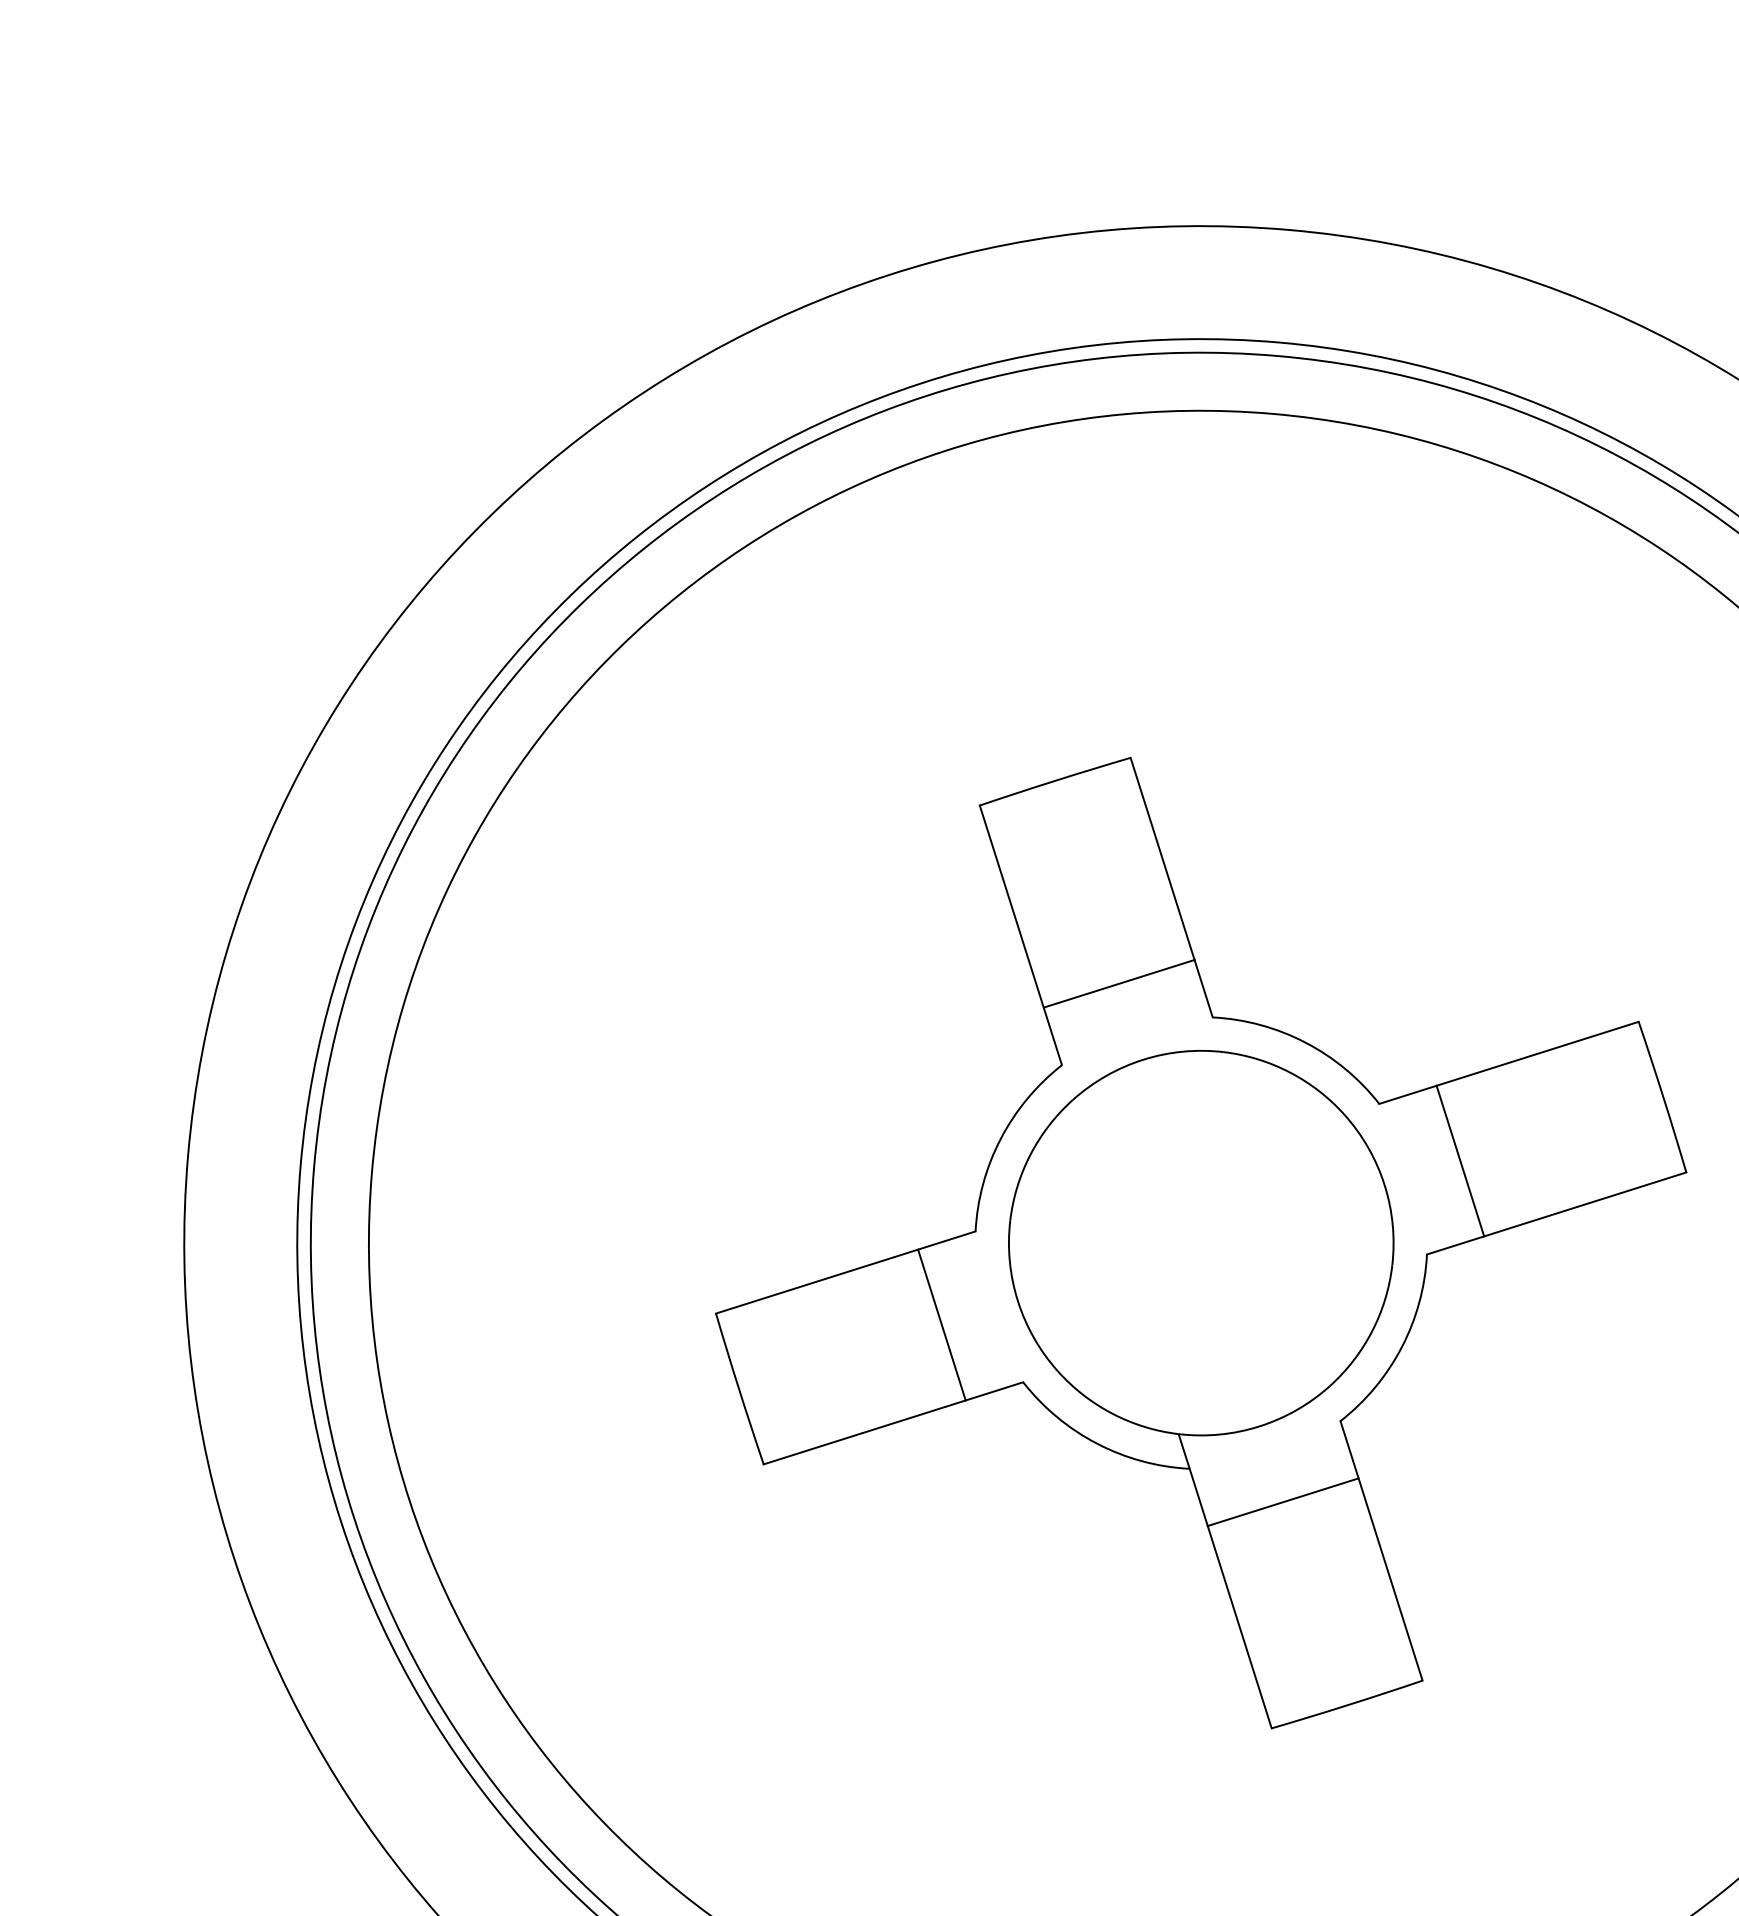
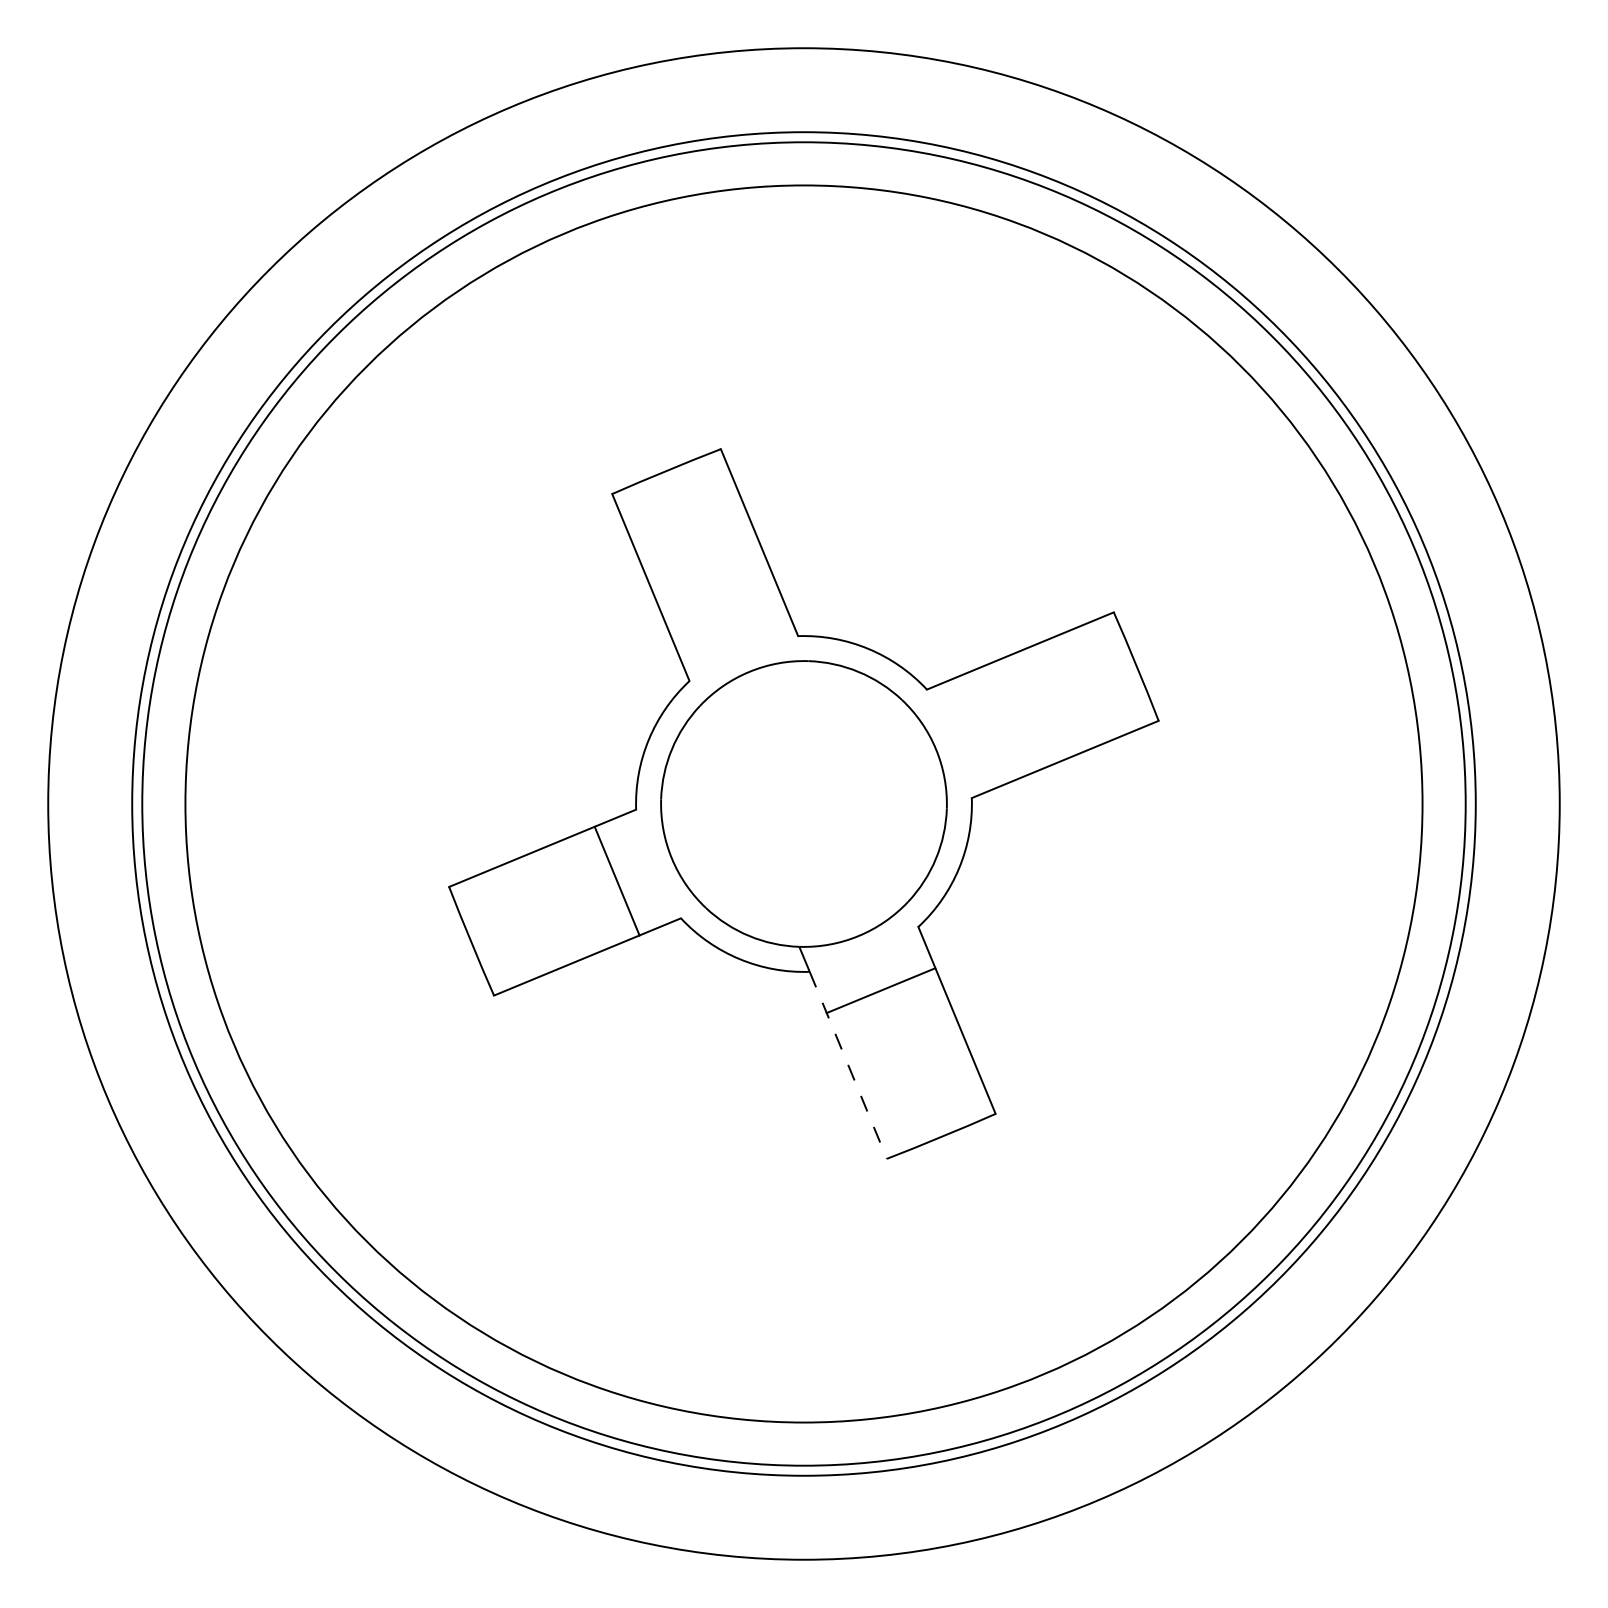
line: (1118, 982) -> (726, 616), removed
line: (1460, 1160) -> (990, 726), removed
line: (1230, 1598) -> (848, 1065), solid -> dashed

